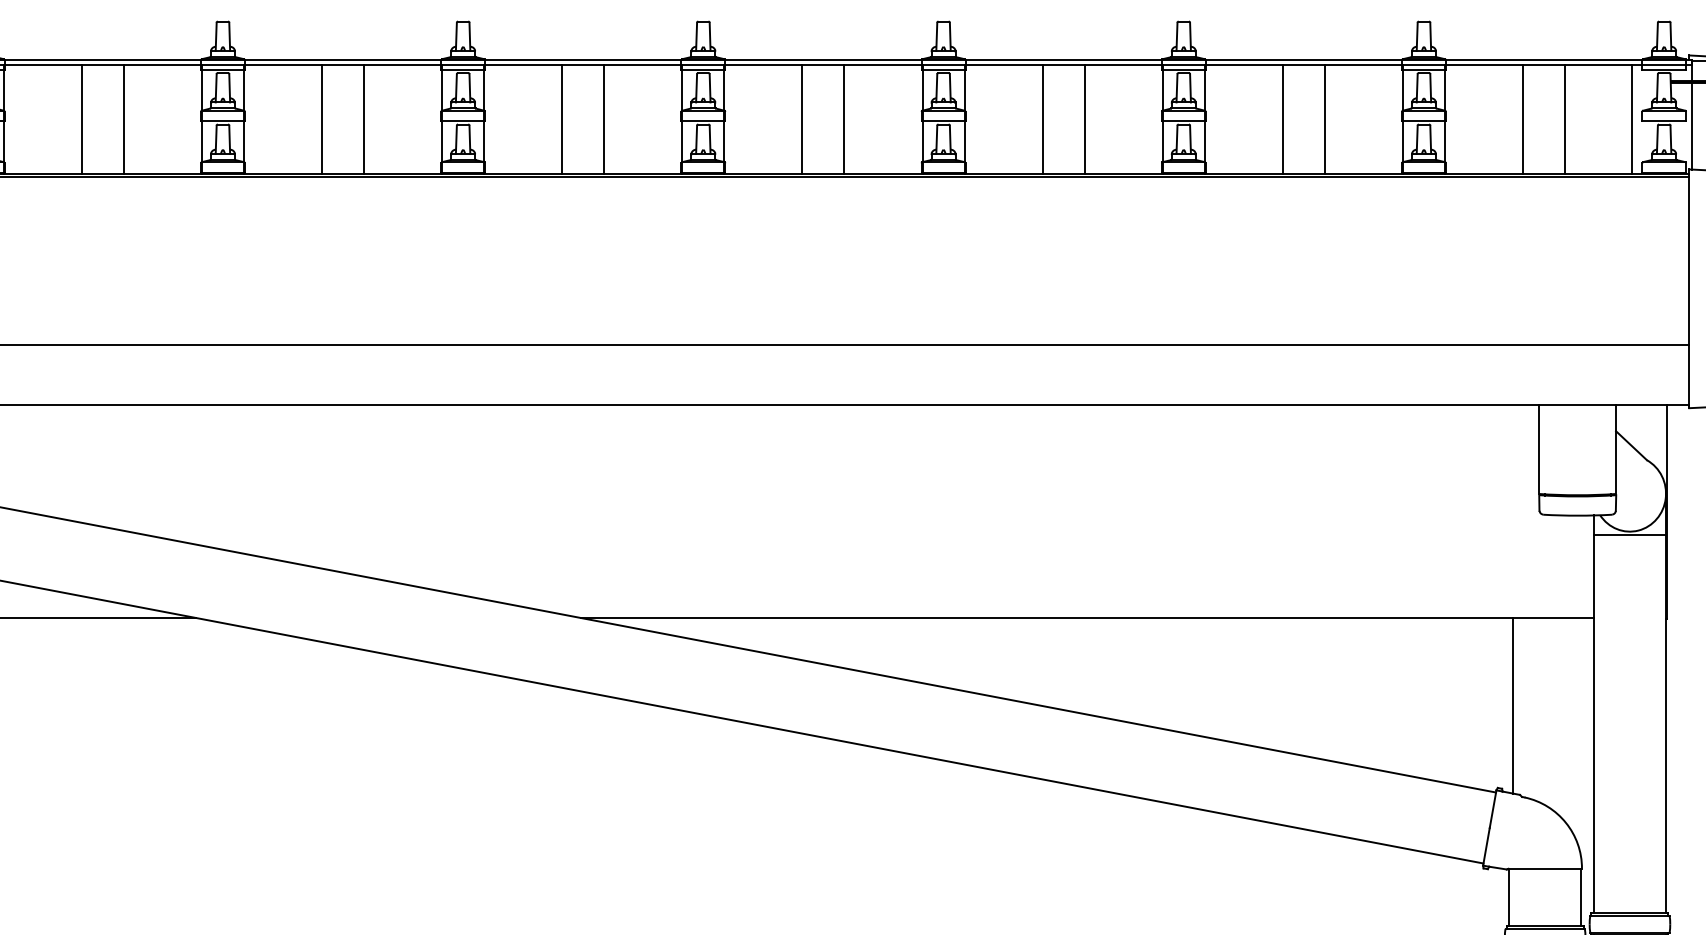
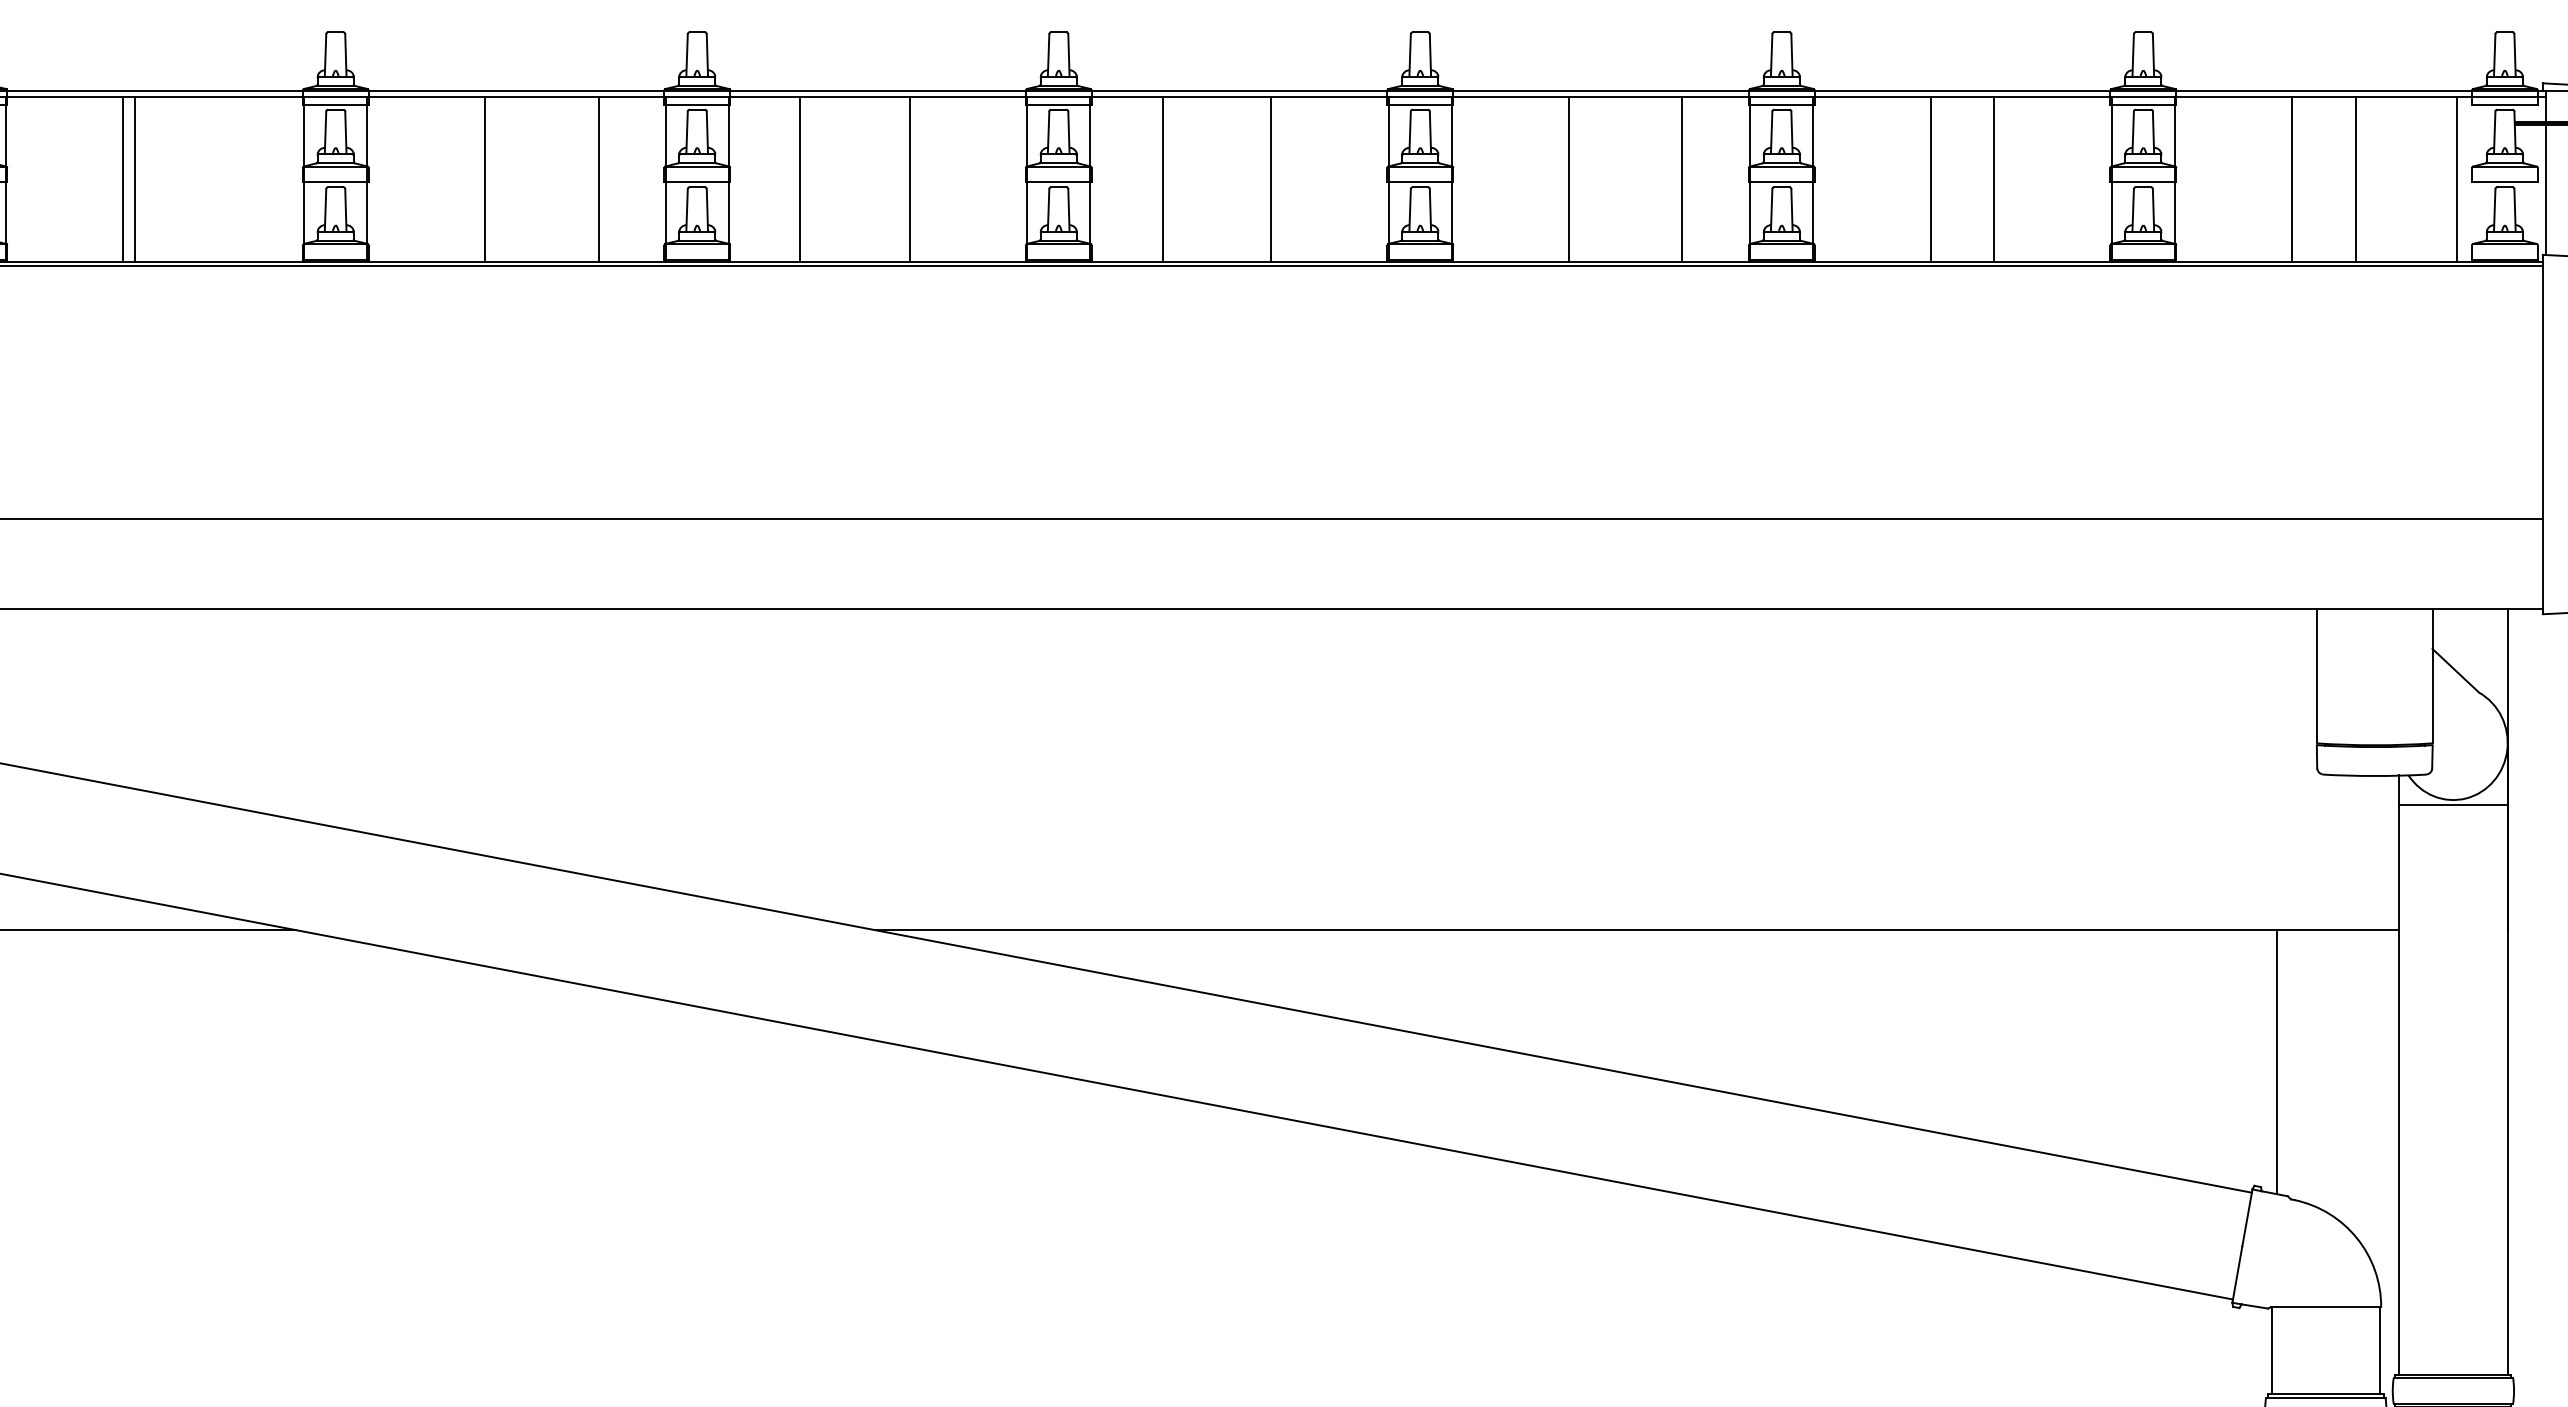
line: (123, 119) -> (134, 179), moved
line: (364, 119) -> (599, 179), moved
line: (562, 119) -> (800, 179), moved
line: (802, 119) -> (1162, 179), moved
line: (1084, 119) -> (1682, 179), moved

